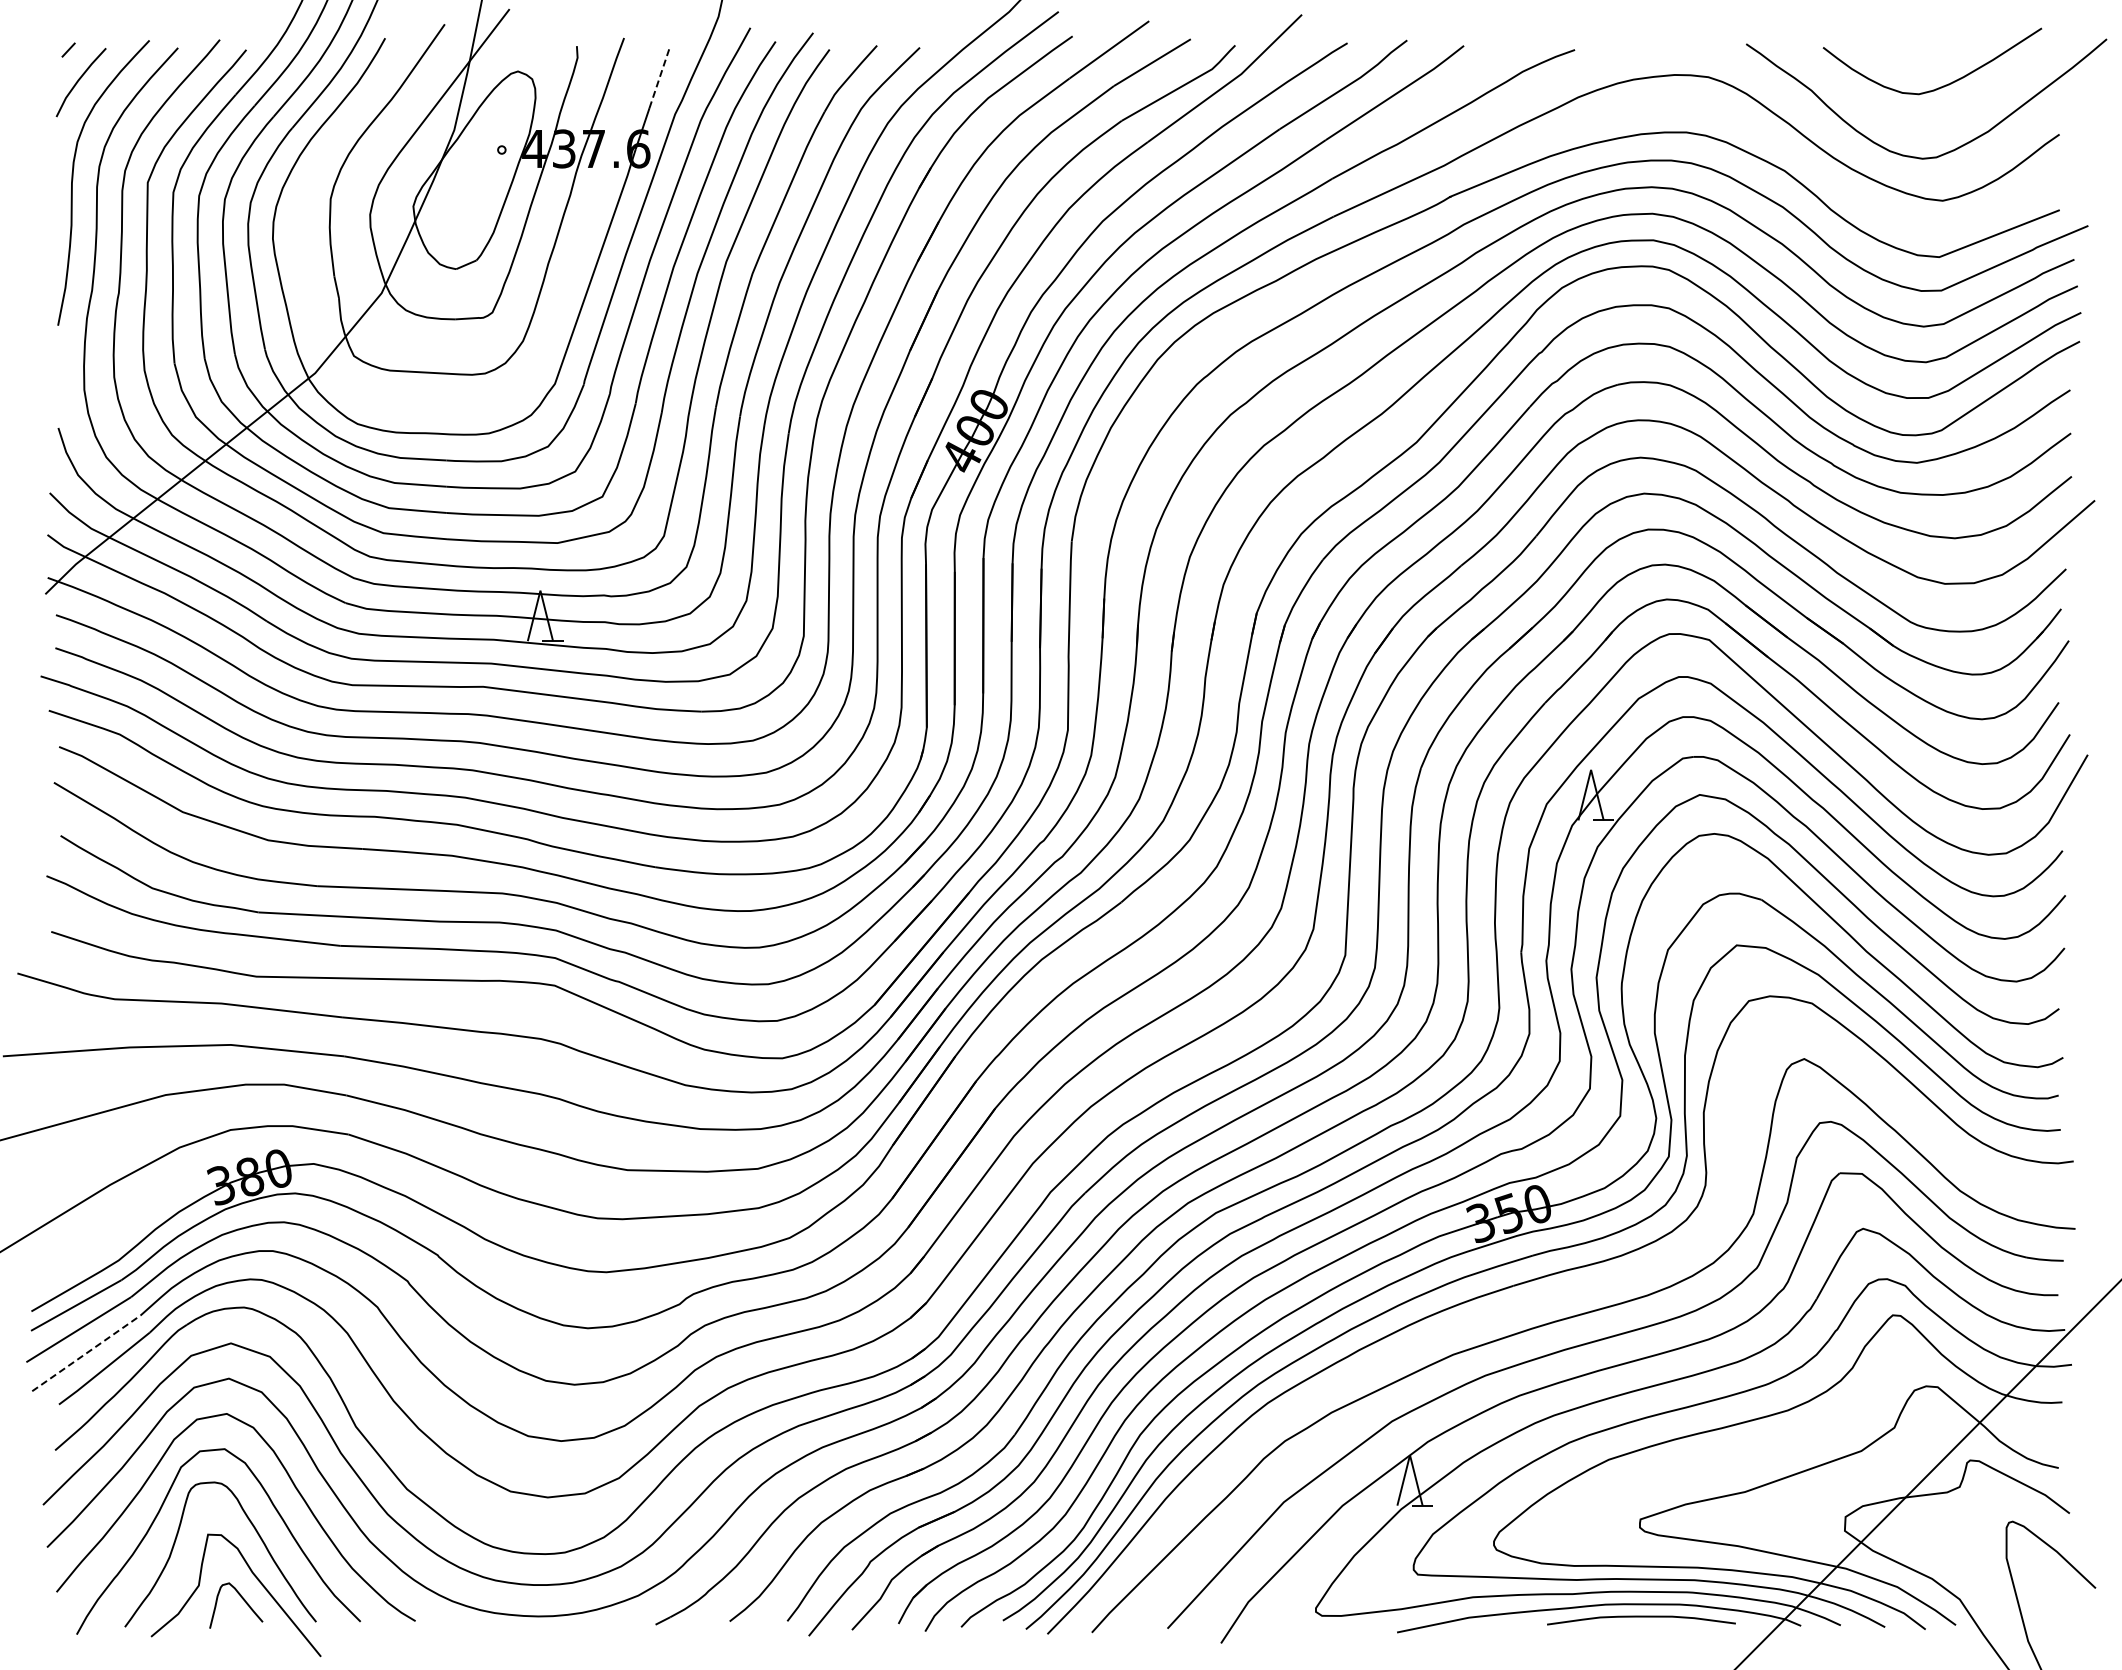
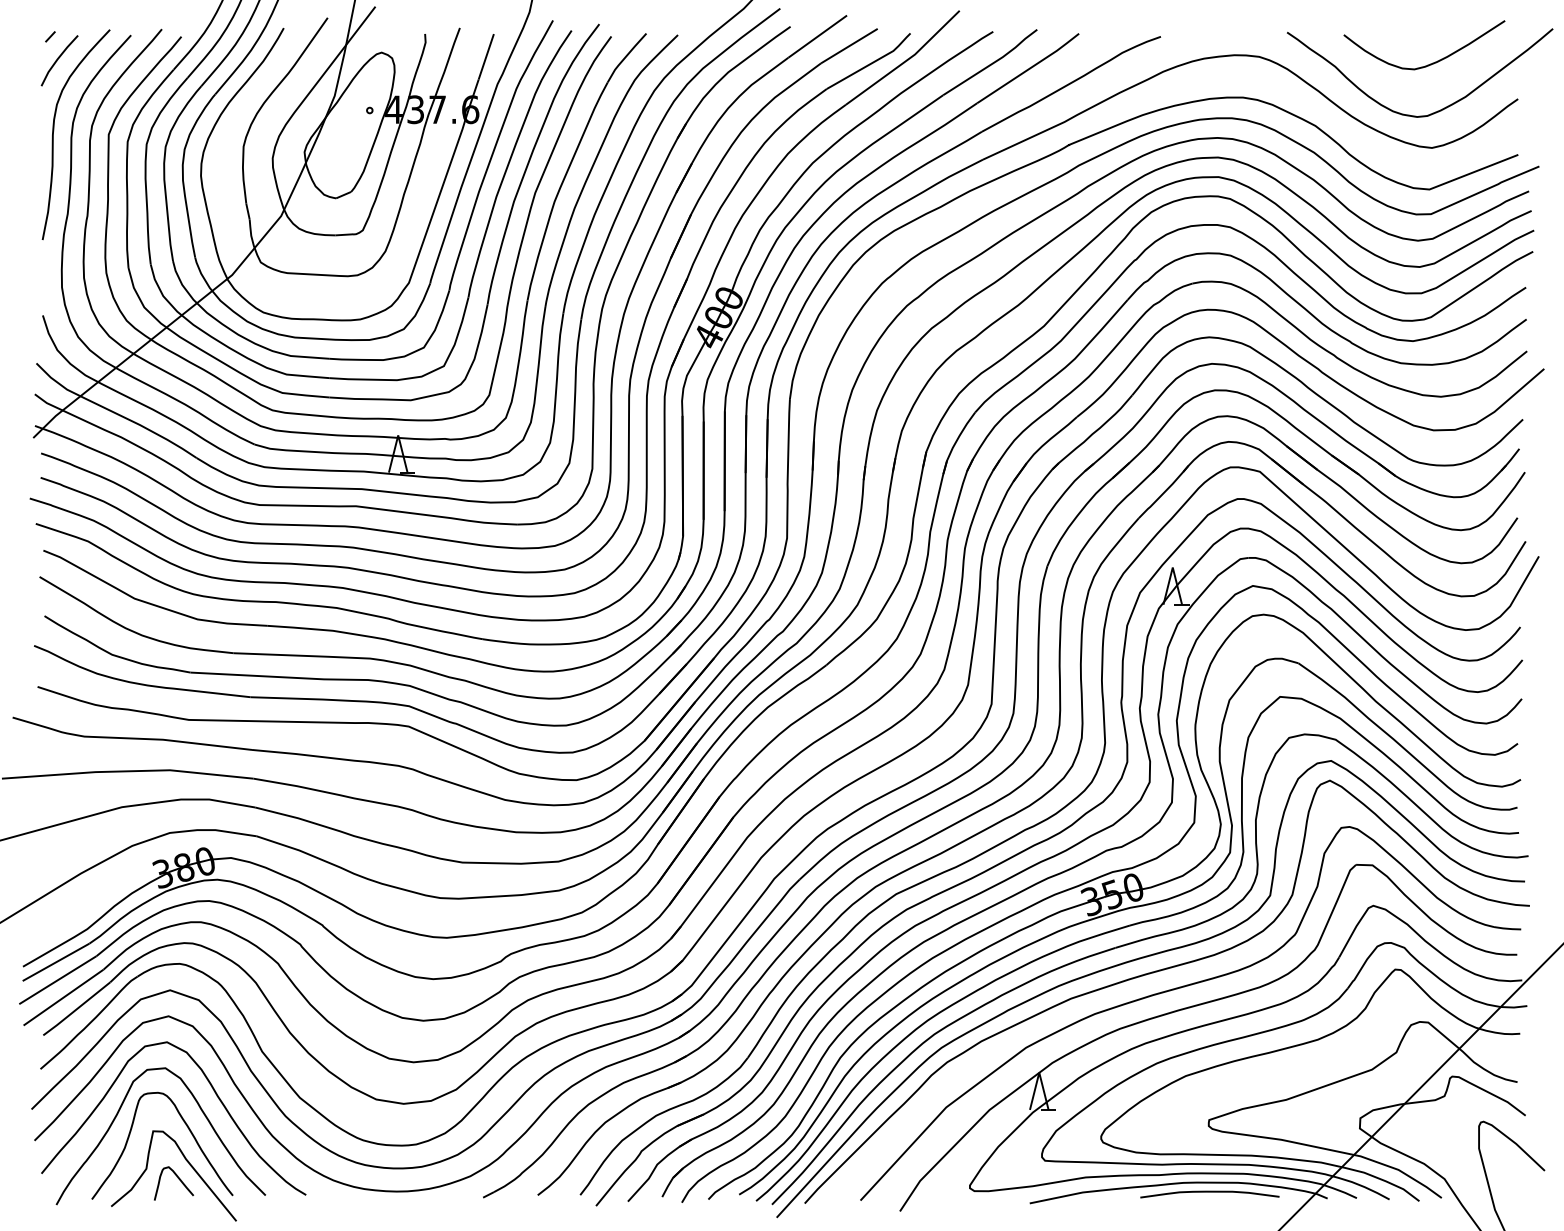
line: (659, 77) -> (486, 57), dashed -> solid
curve: (1546, 1301) -> (1139, 959), added
line: (86, 1353) -> (63, 997), dashed -> solid

